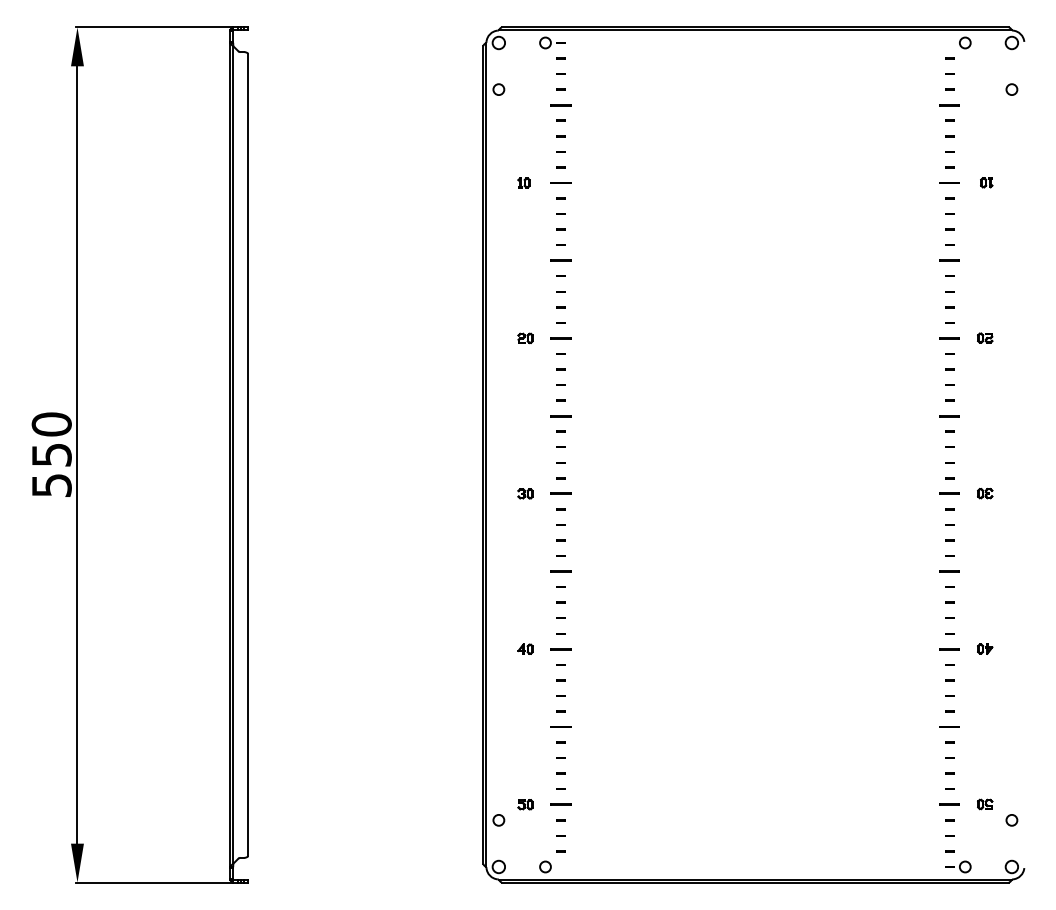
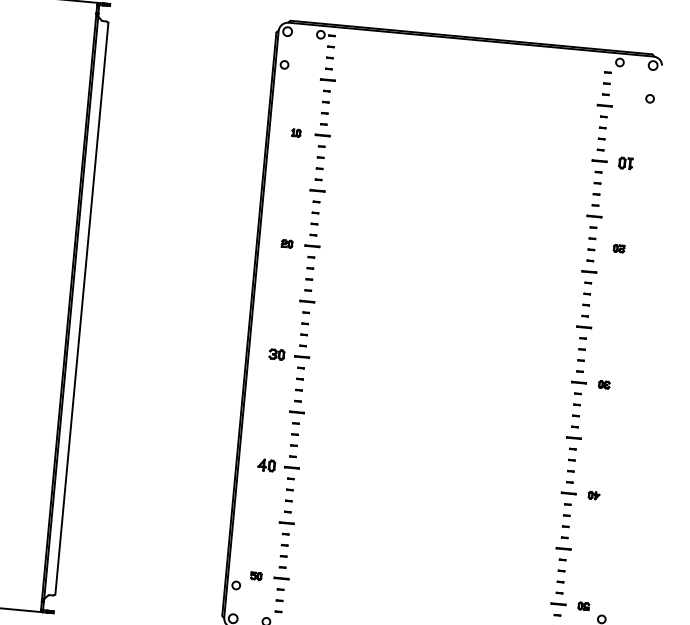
part: (986, 182) -> (625, 163), size x1.6
part: (985, 337) -> (619, 248), moved
part: (525, 493) -> (276, 354), size x1.4
part: (525, 648) -> (266, 464), size x1.6

